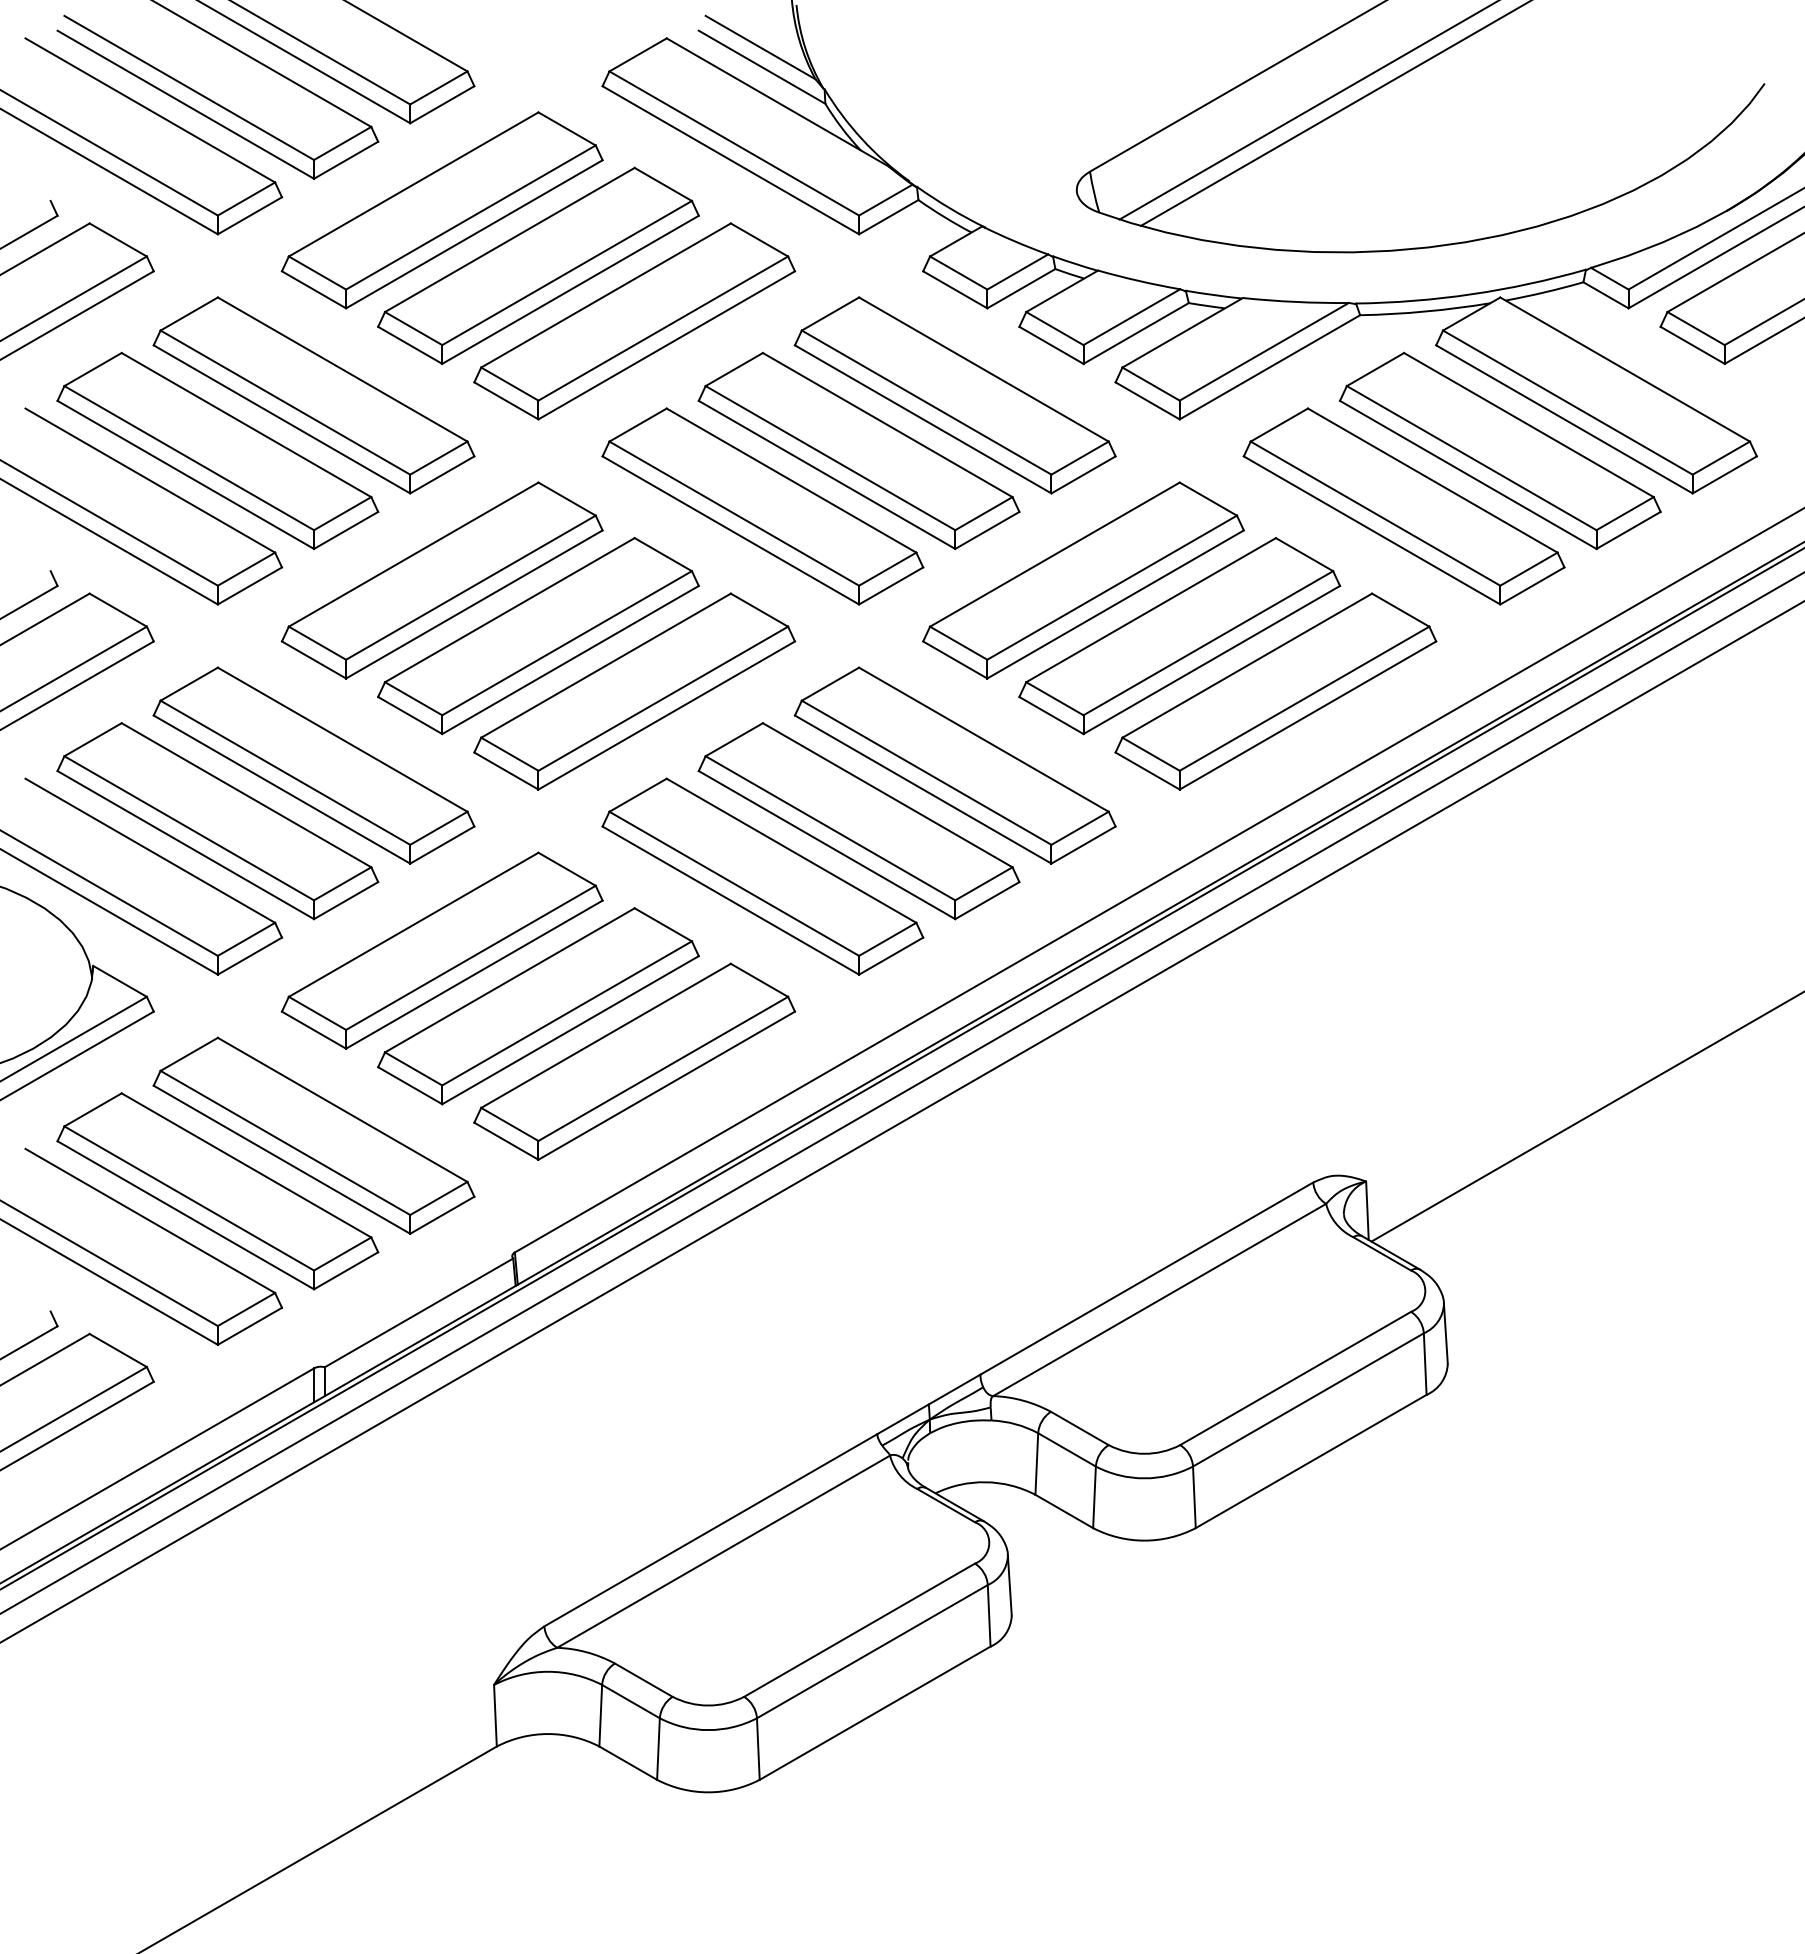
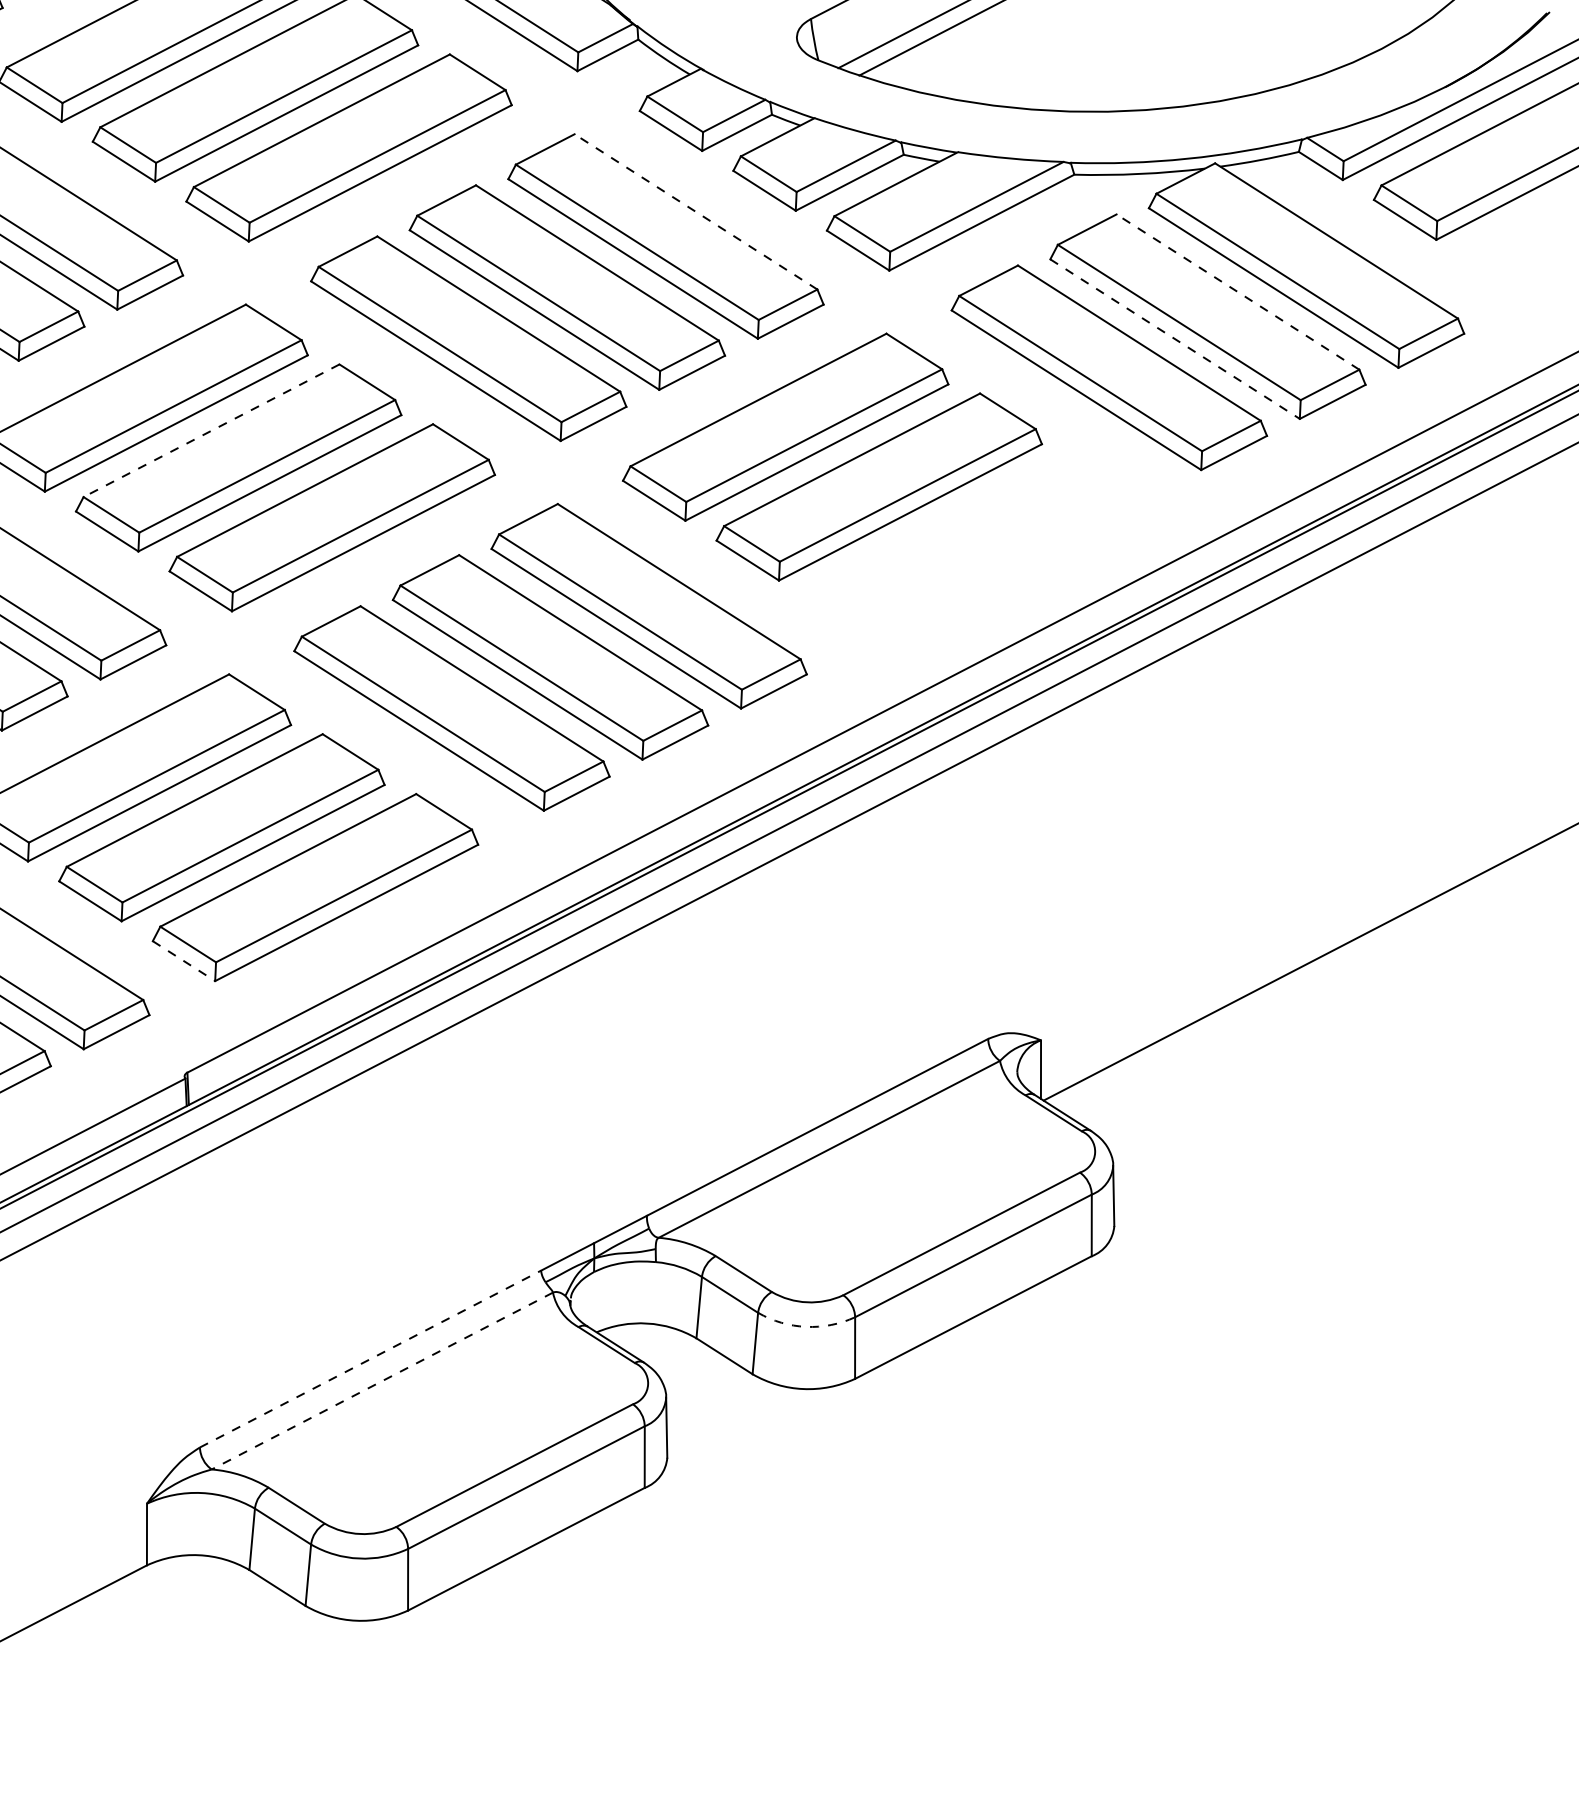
line: (983, 369) -> (695, 211), solid -> dashed
line: (1528, 424) -> (1237, 291), solid -> dashed
line: (1468, 475) -> (1175, 339), solid -> dashed
line: (509, 610) -> (211, 431), solid -> dashed
part: (1275, 691) -> (972, 546), removed
line: (506, 1141) -> (184, 961), solid -> dashed
arc: (1144, 1478) -> (806, 1326), solid -> dashed
line: (711, 1530) -> (371, 1359), solid -> dashed
line: (723, 1551) -> (382, 1380), solid -> dashed

